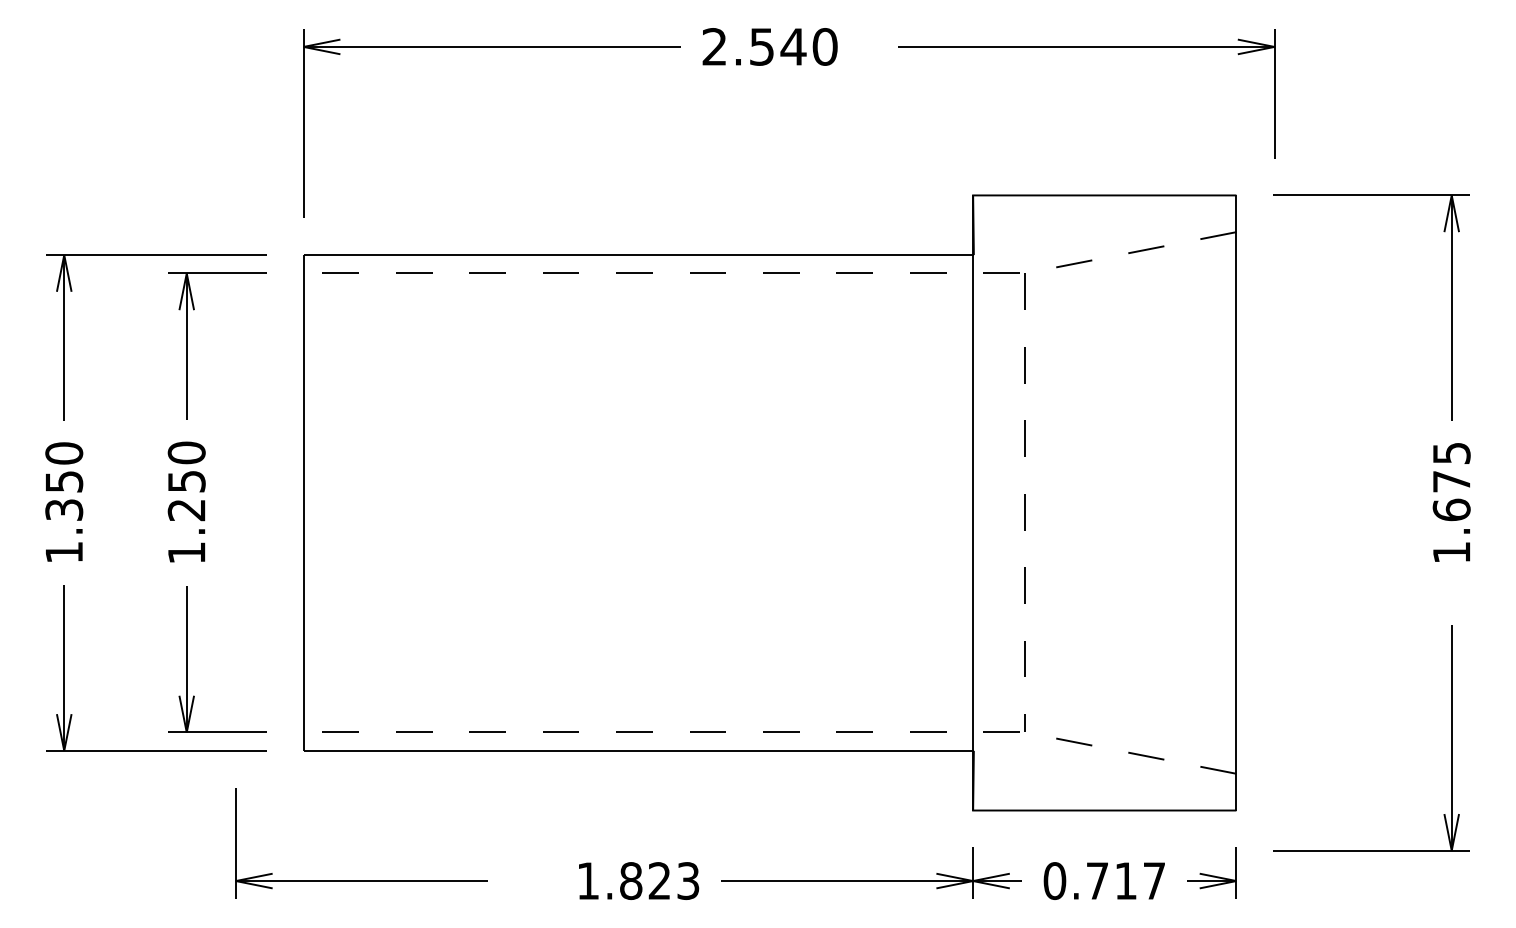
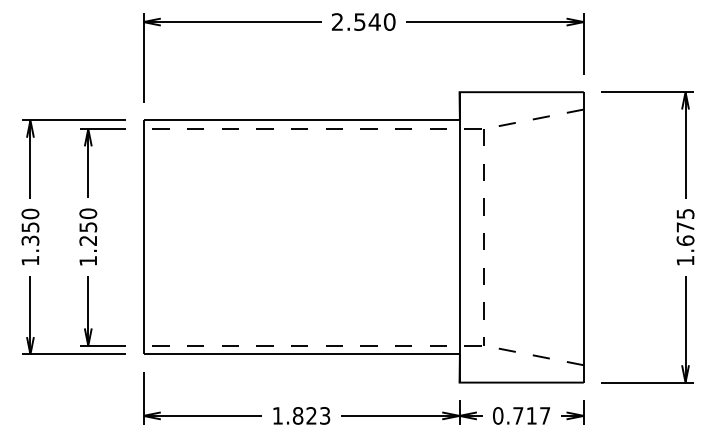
part: (1087, 47) -> (495, 22), moved
part: (1451, 738) -> (685, 329), moved
part: (360, 880) -> (202, 415), moved

